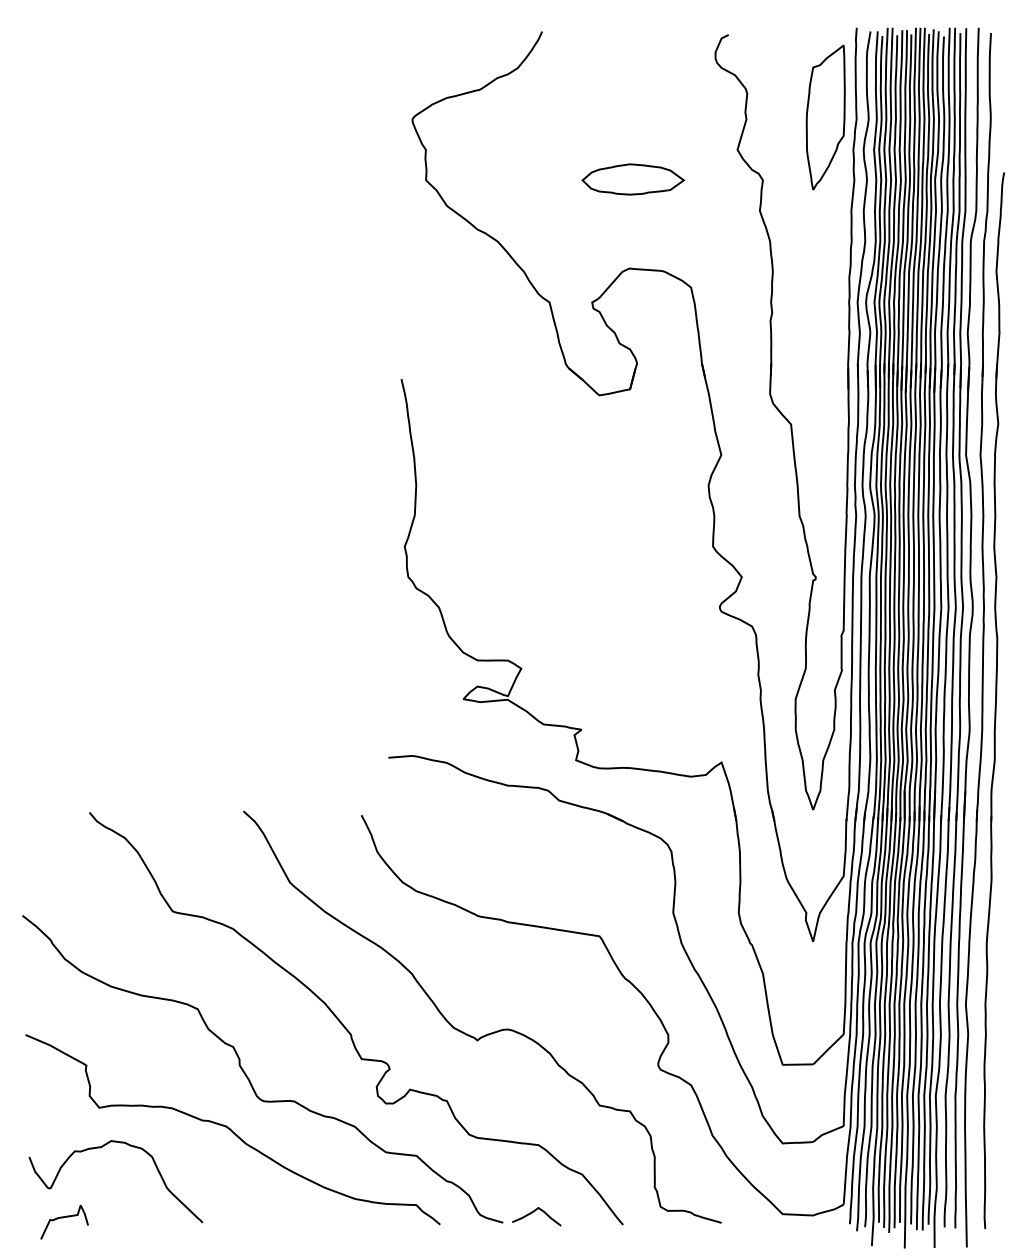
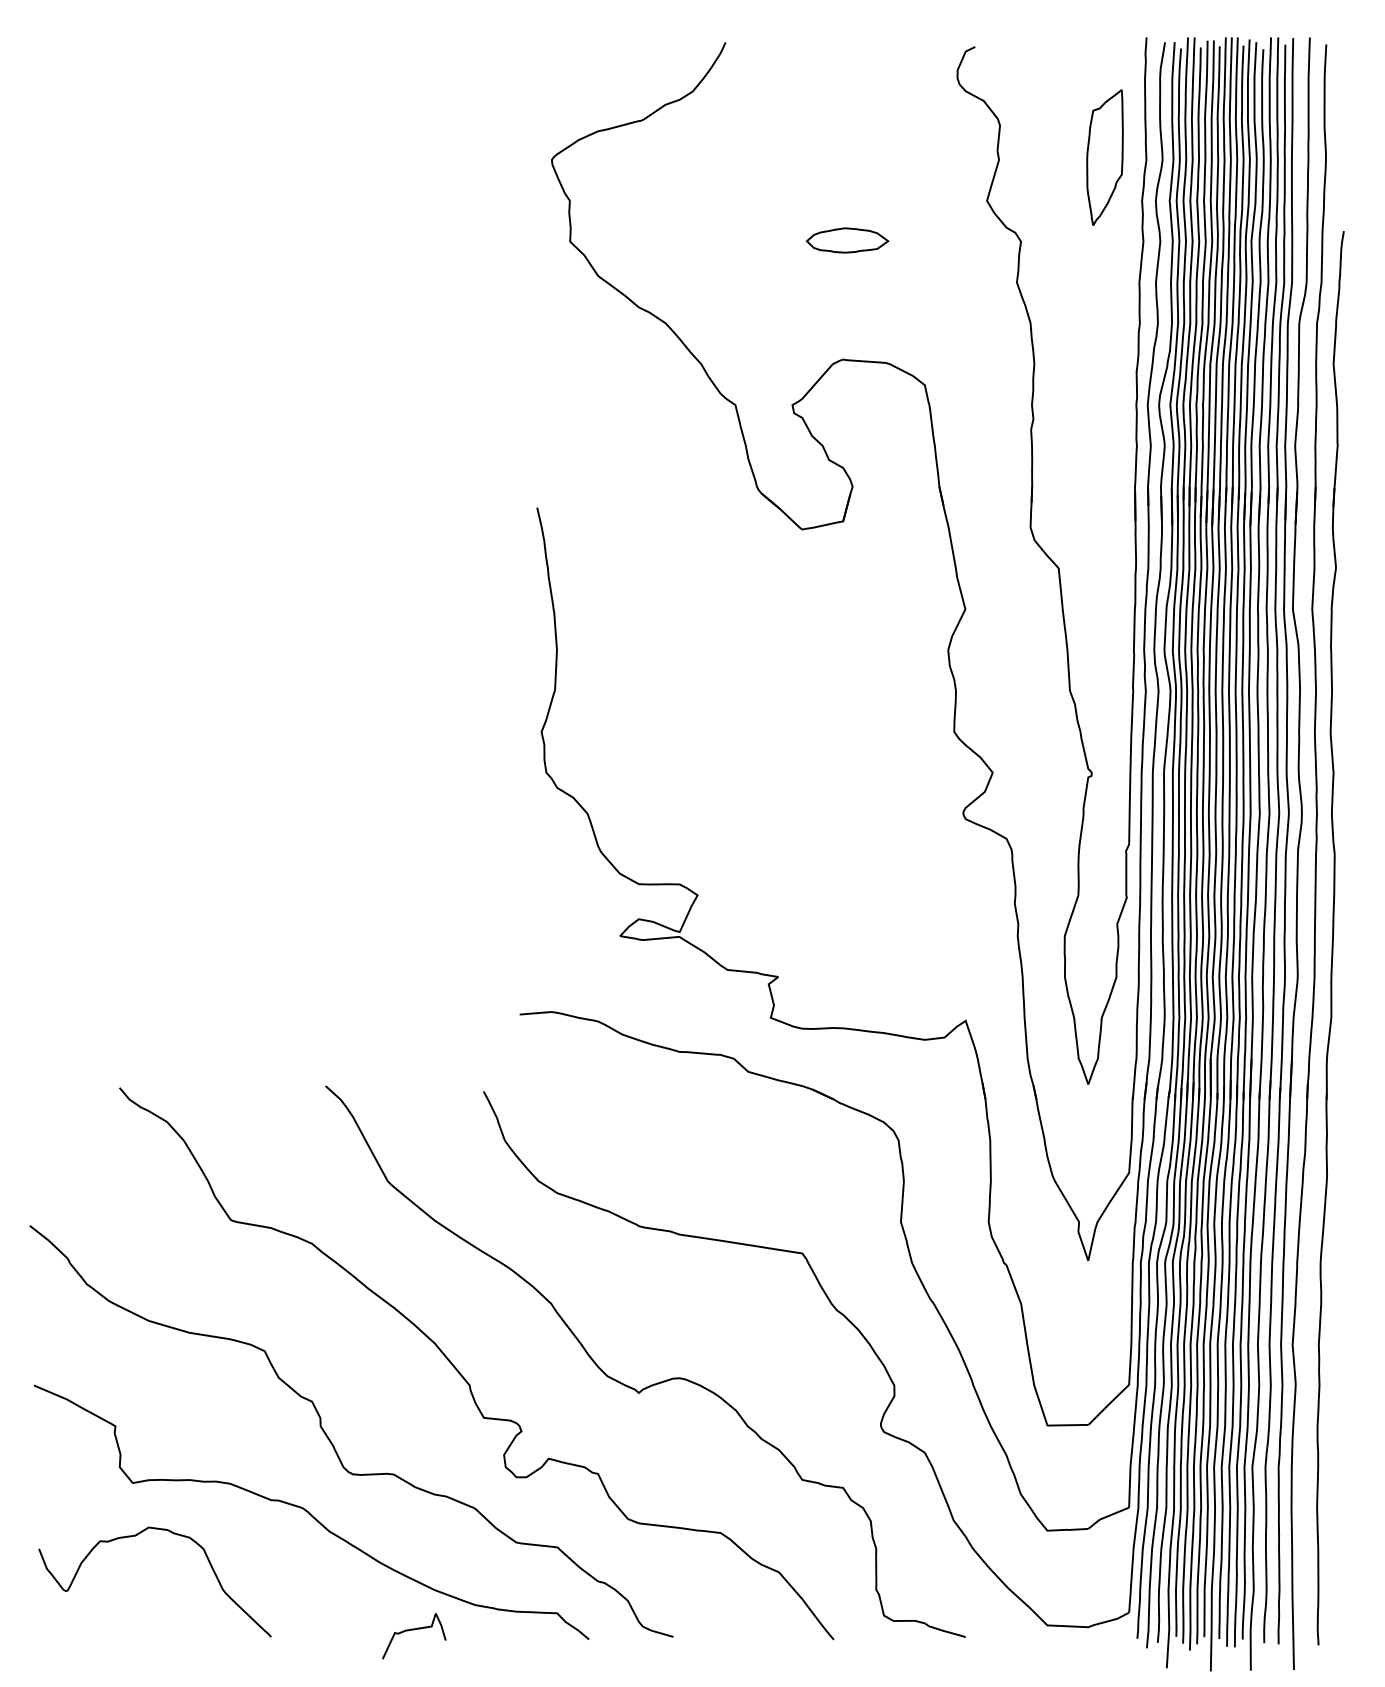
part: (825, 117) -> (1104, 157), size x0.7
part: (633, 179) -> (847, 240), size x0.6
curve: (533, 1212) -> (713, 1623), removed
curve: (63, 1218) -> (412, 1631), moved

